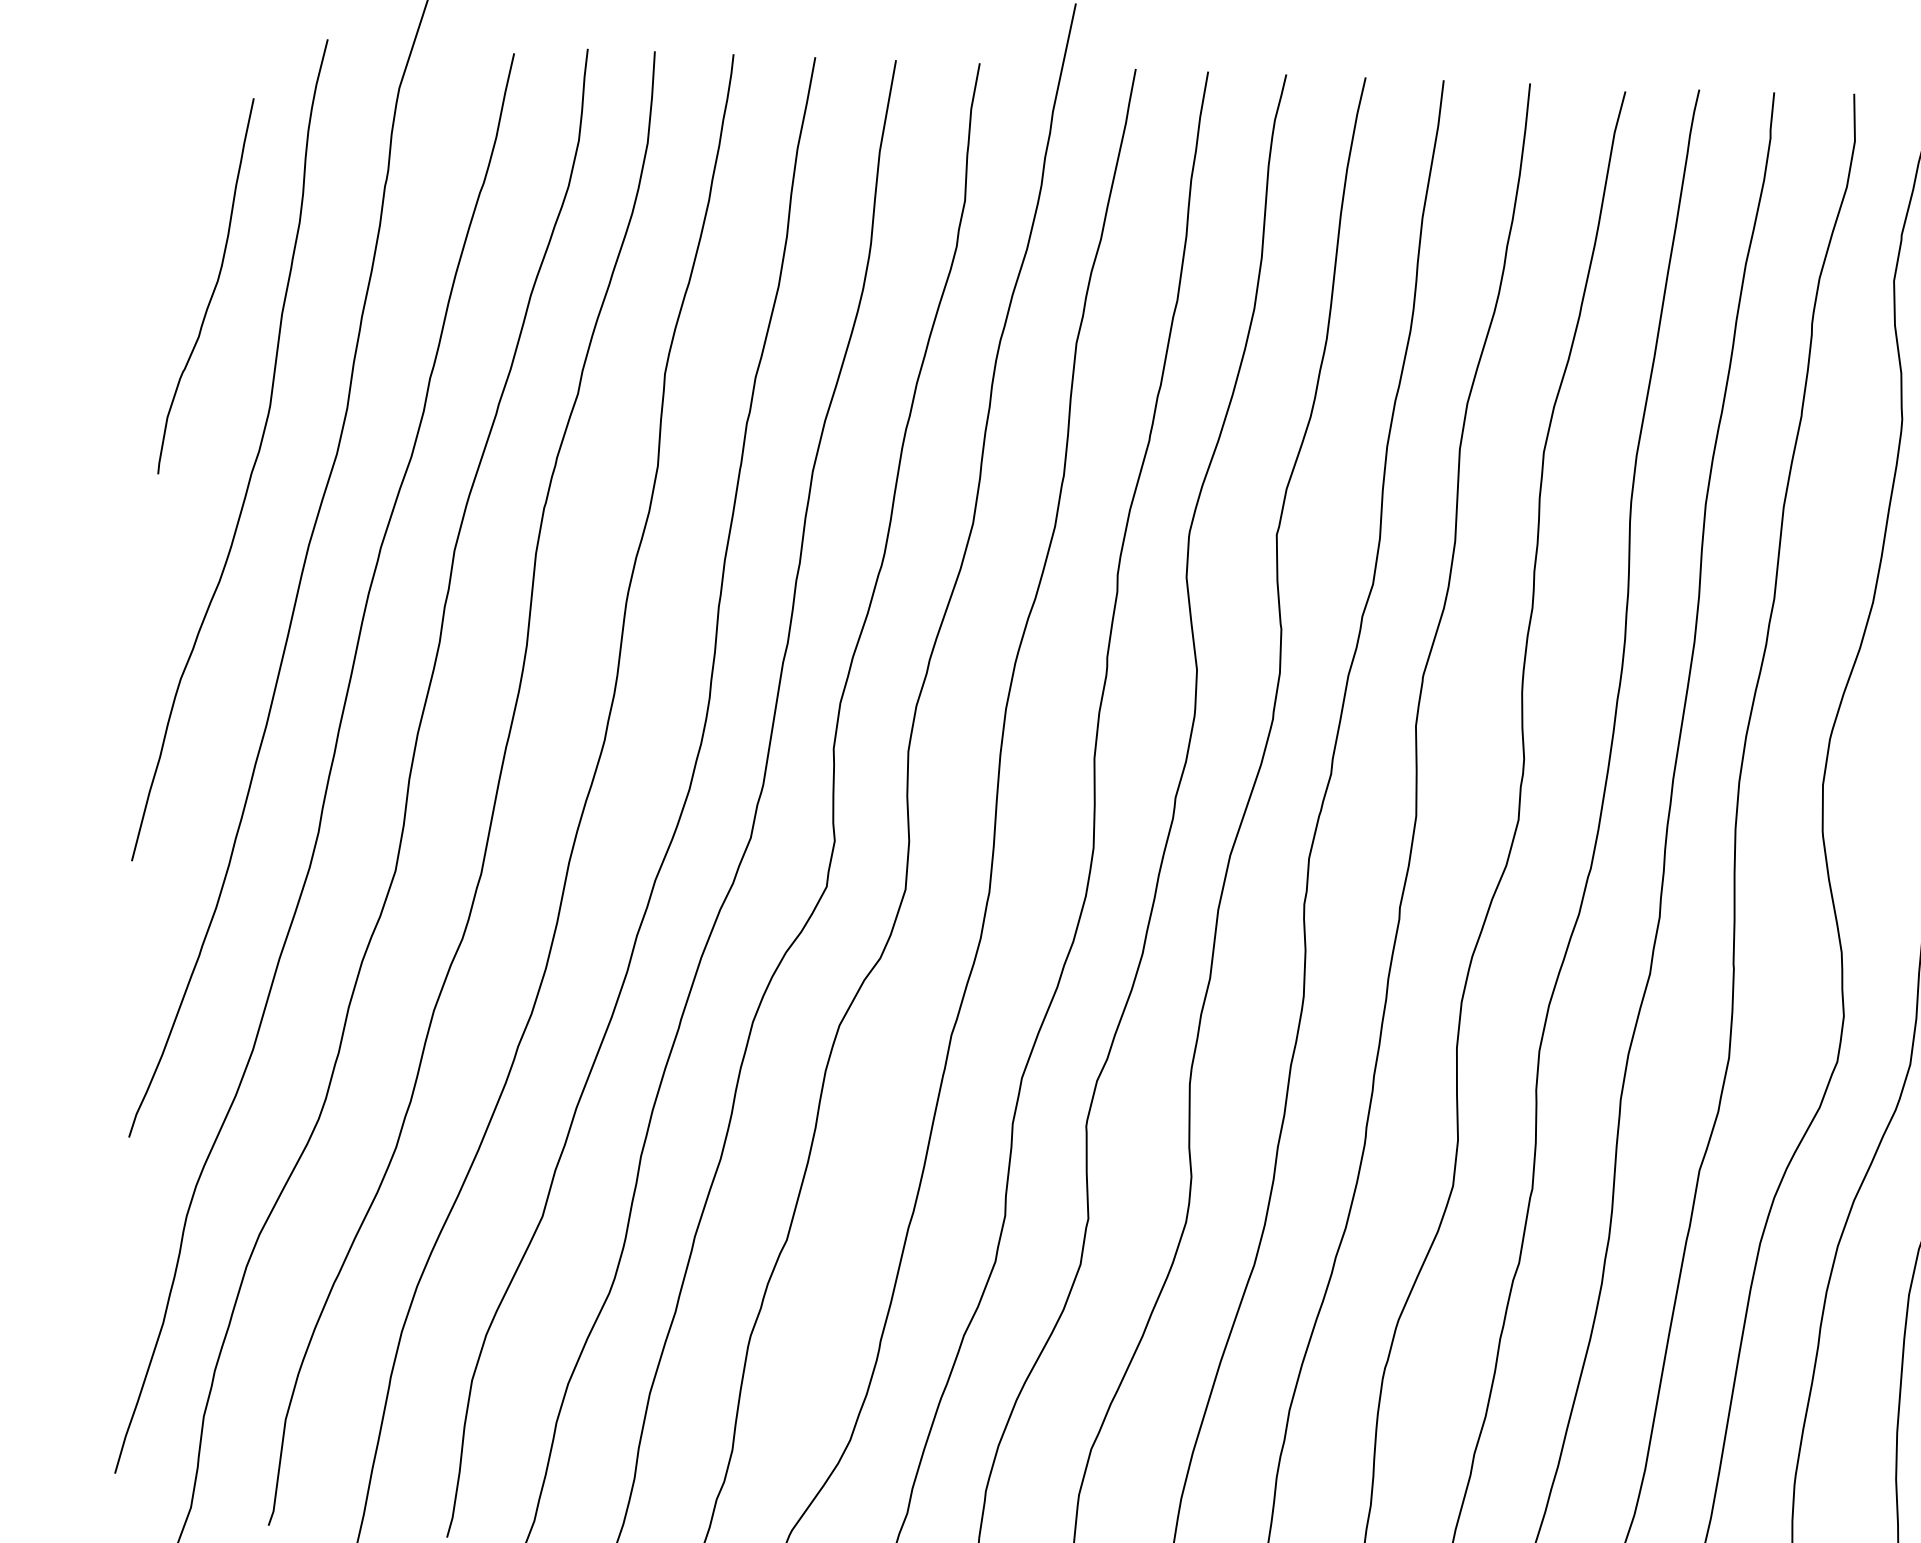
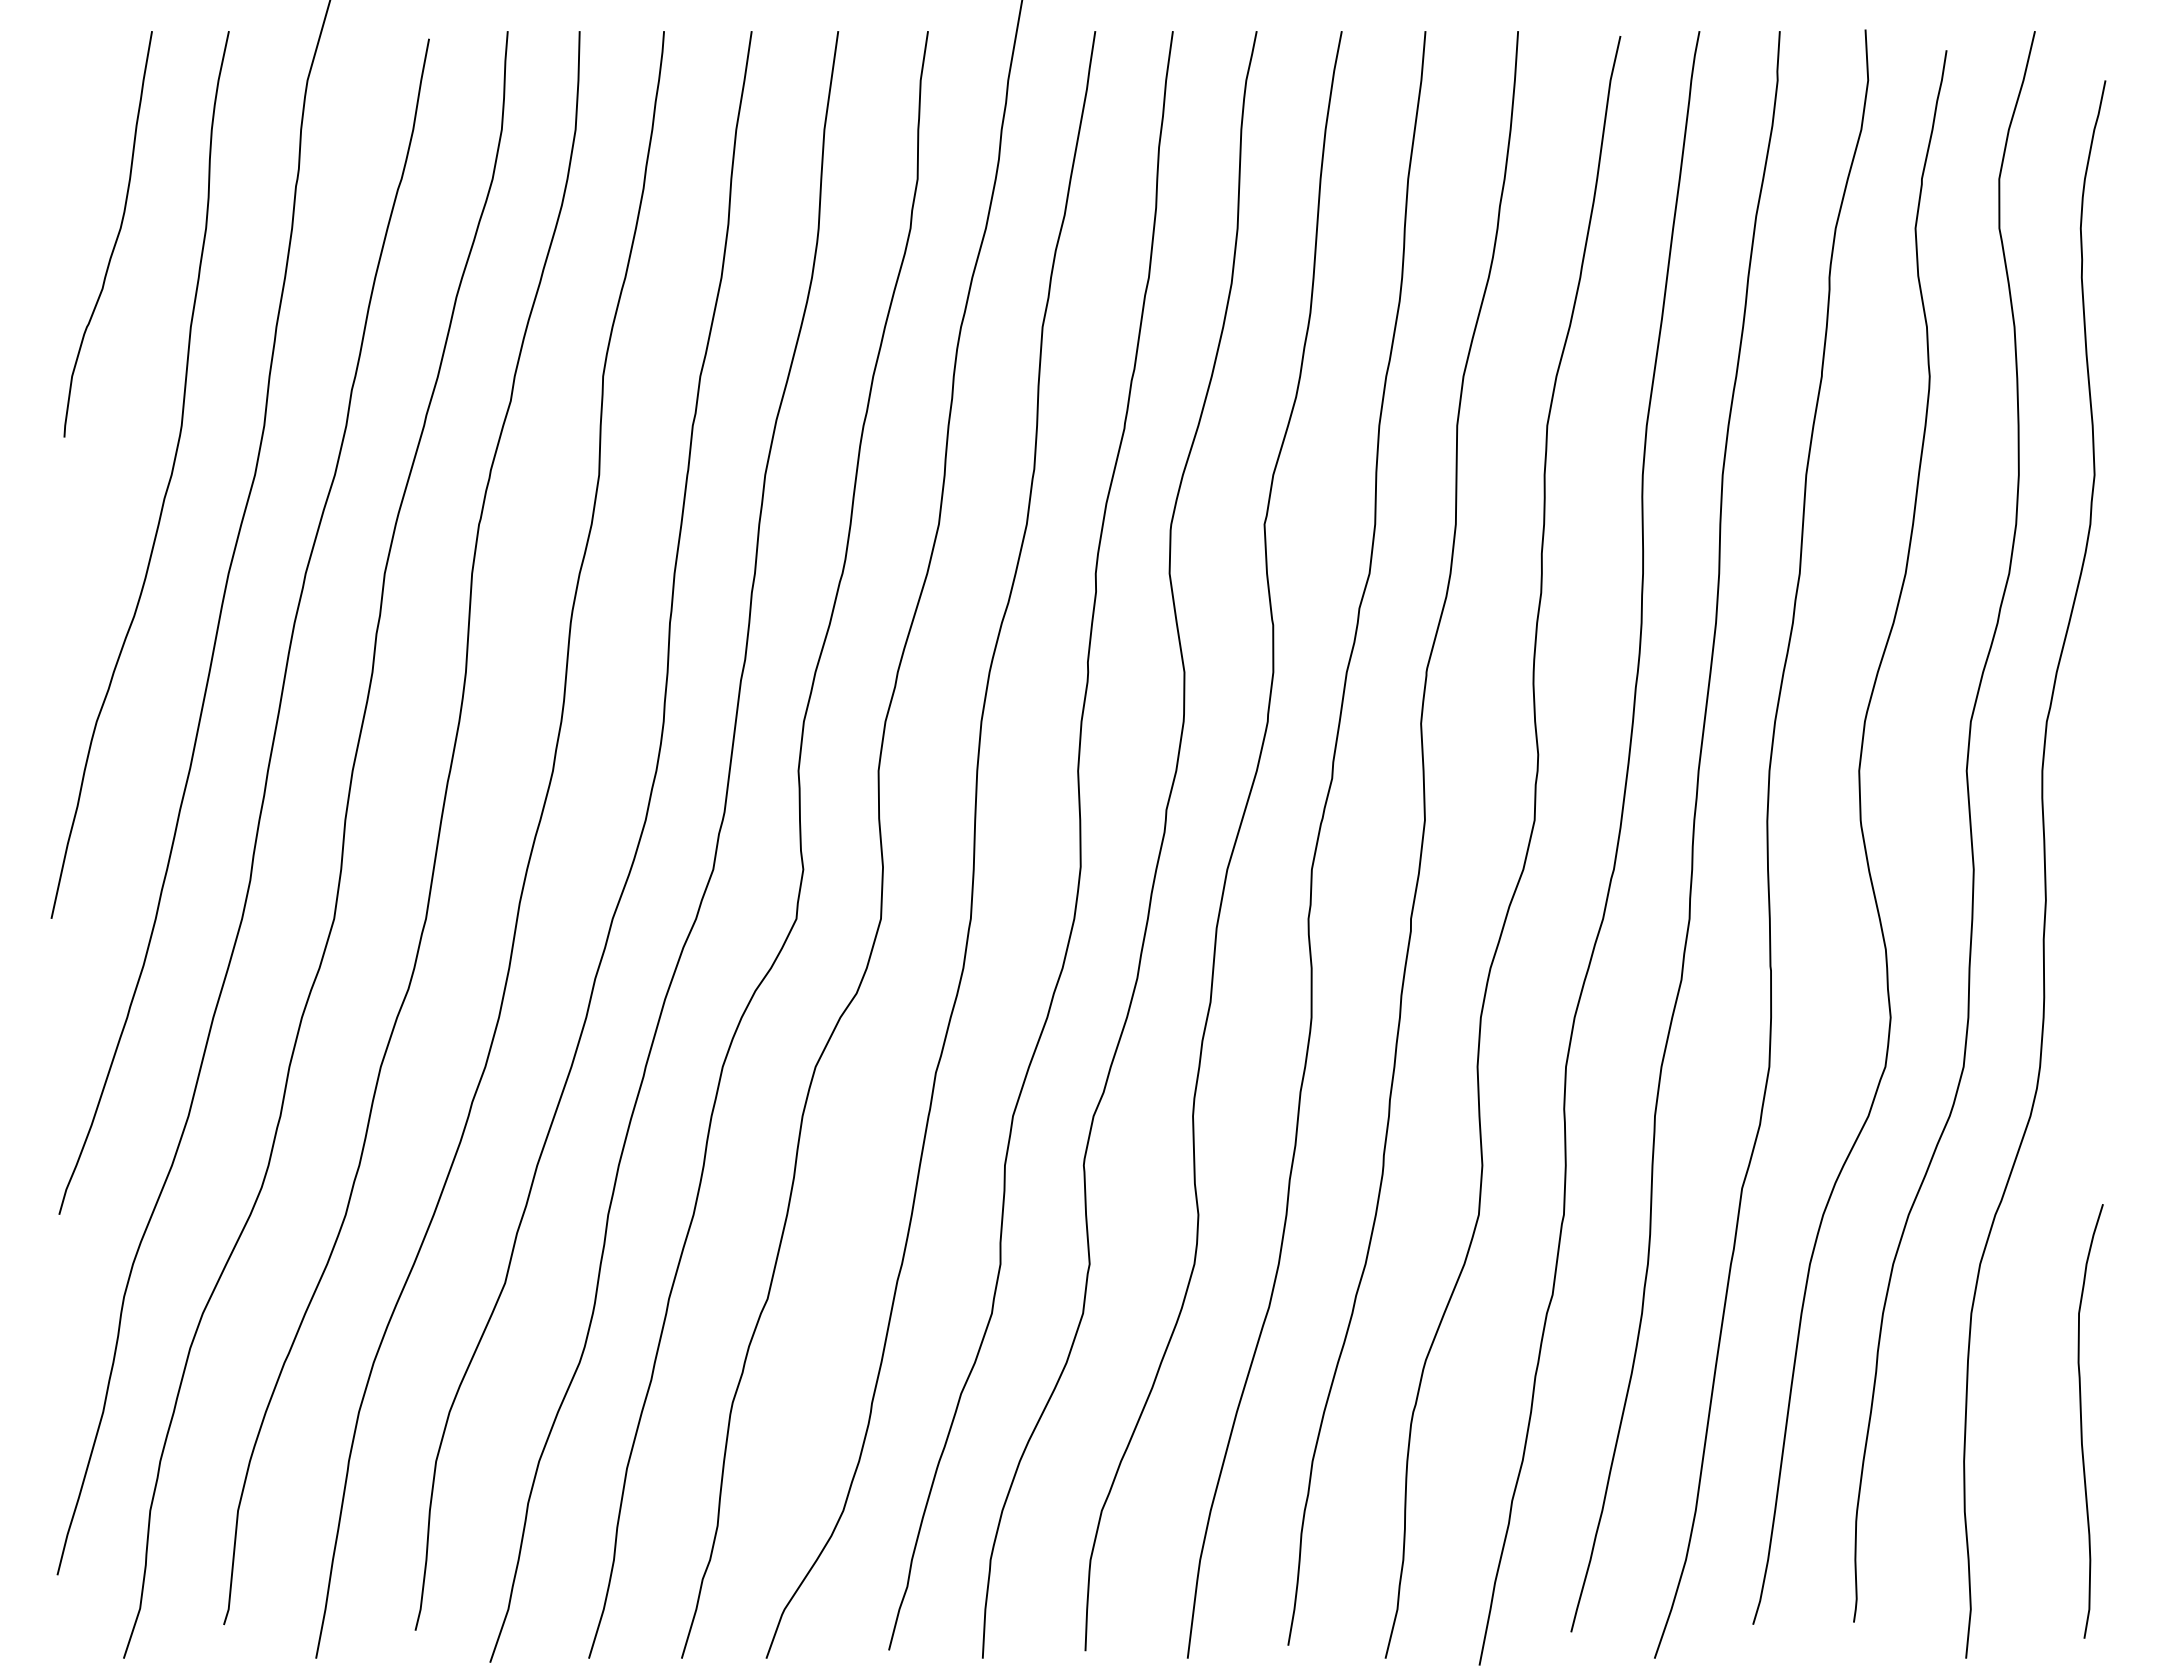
curve: (213, 289) -> (116, 237), moved

